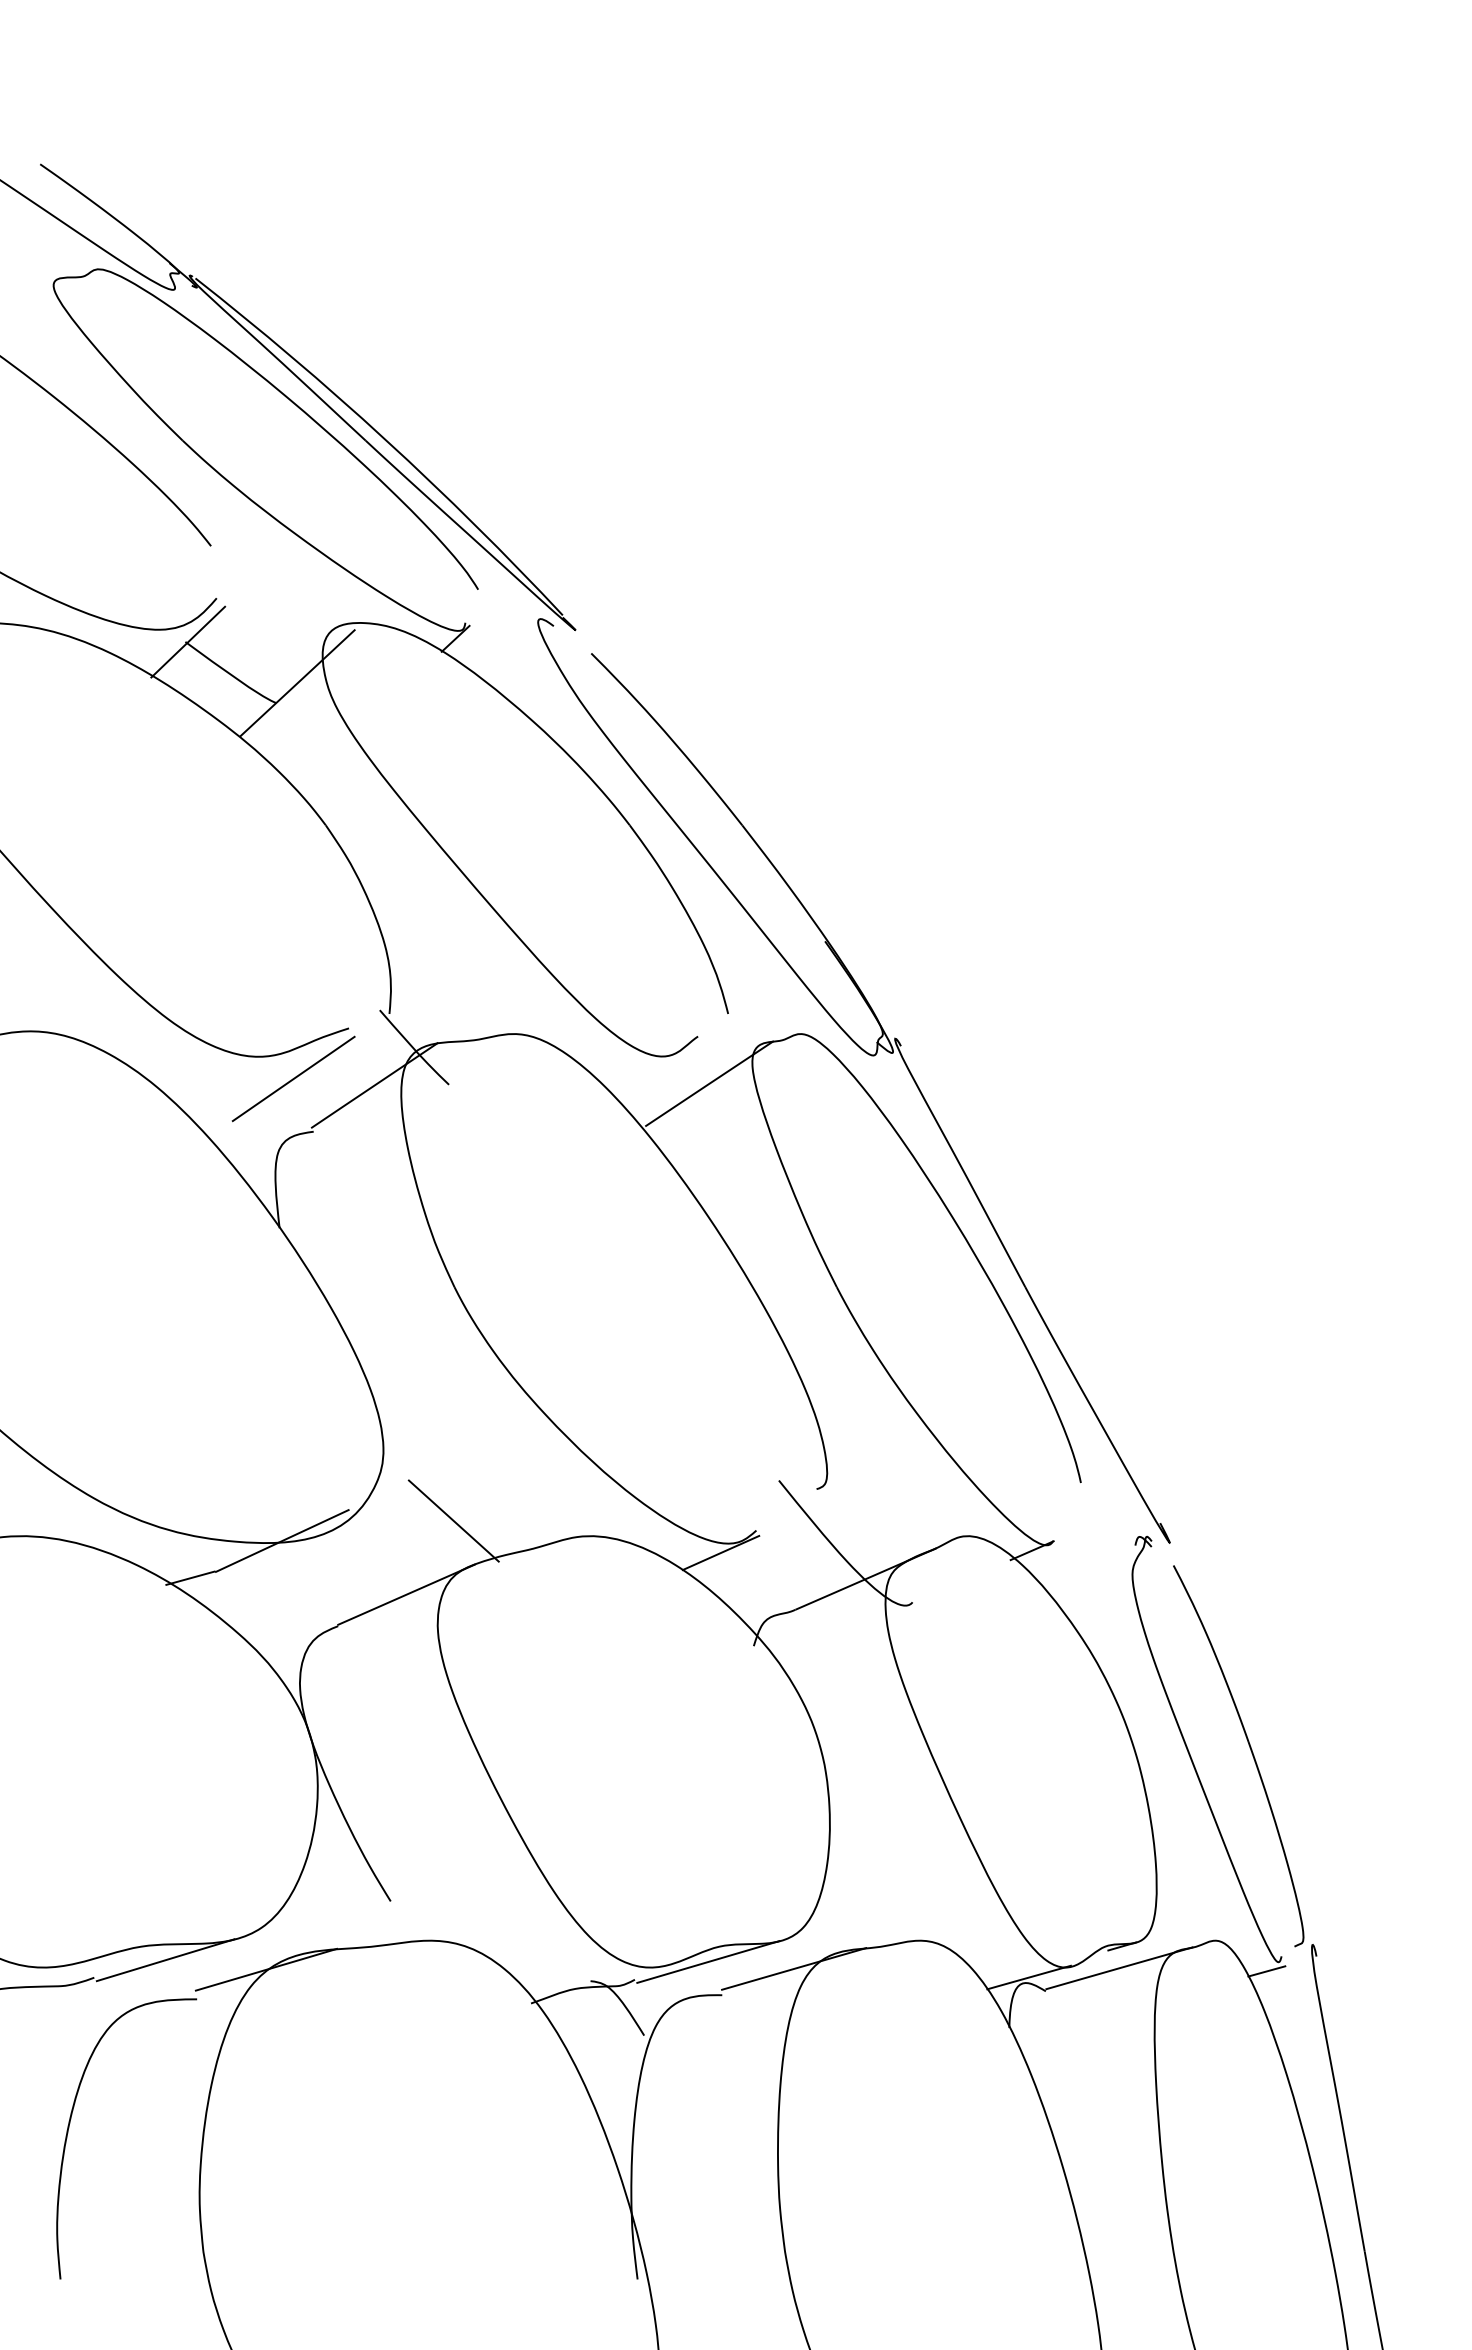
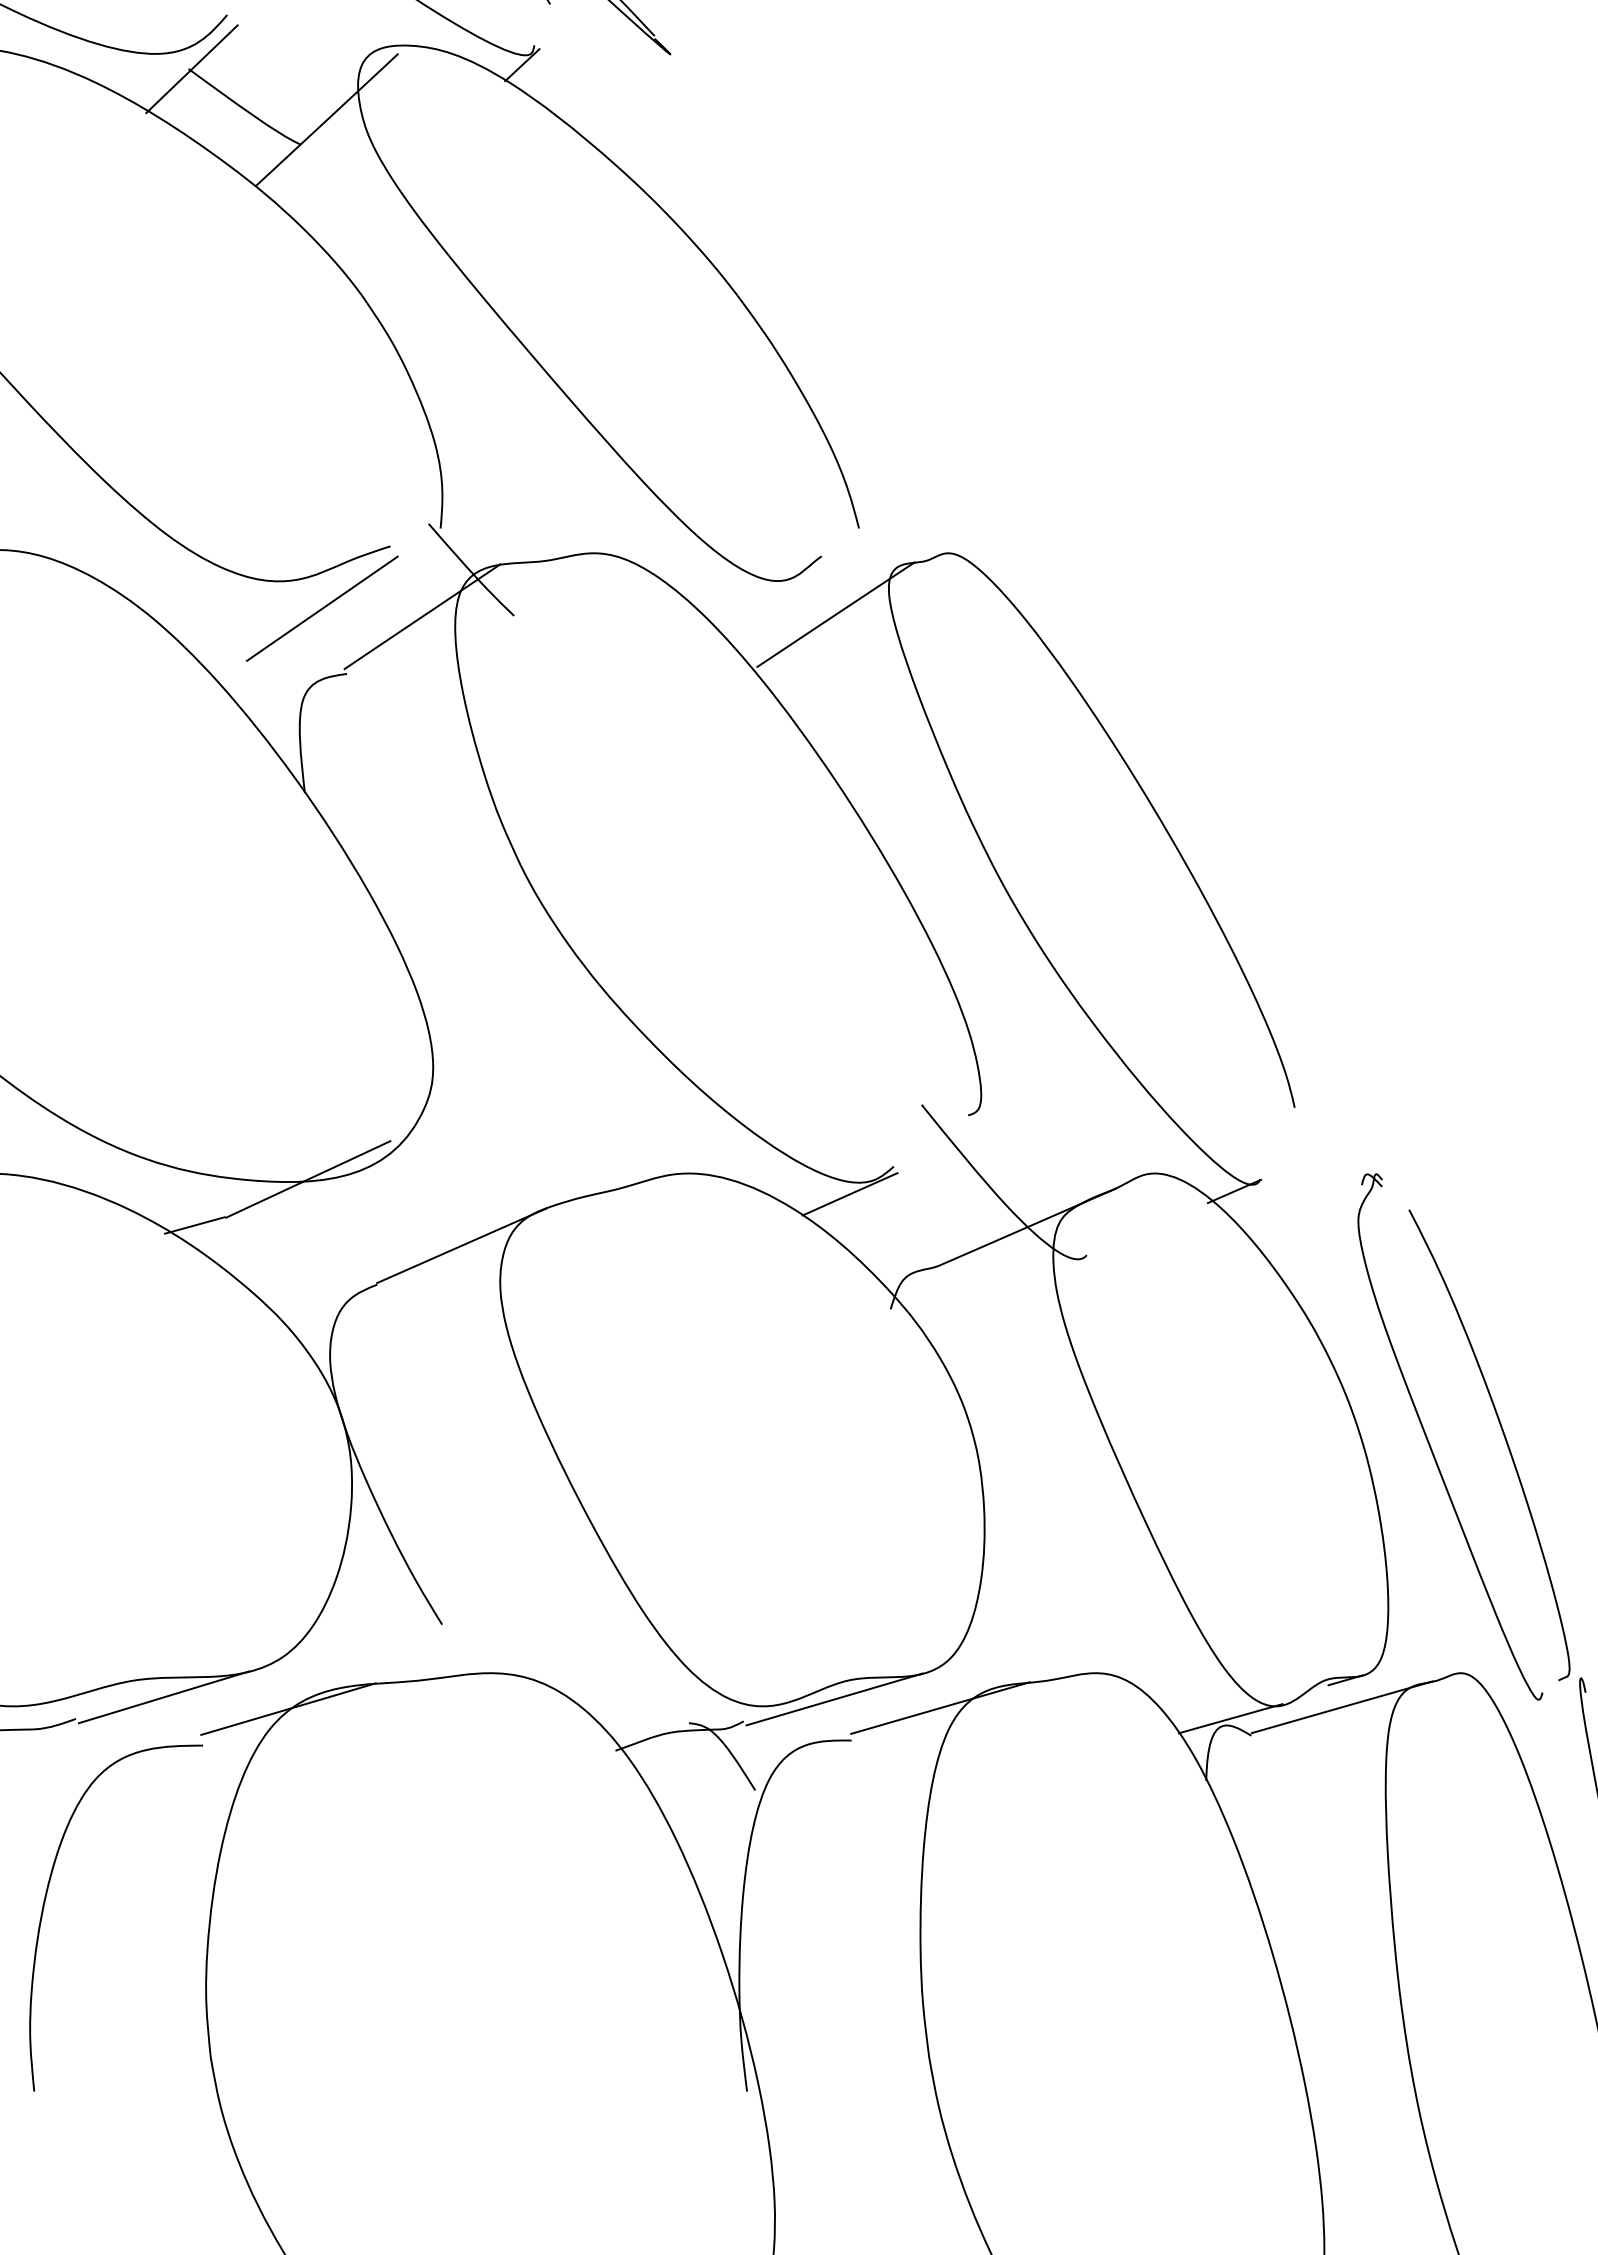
part: (867, 1054) -> (1031, 578), removed
line: (453, 1520) -> (519, 1154), removed
line: (1266, 1971) -> (1523, 1711), removed

